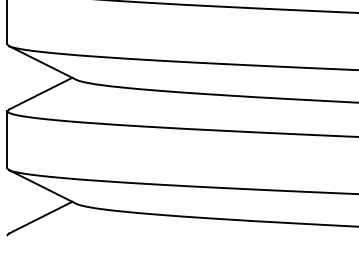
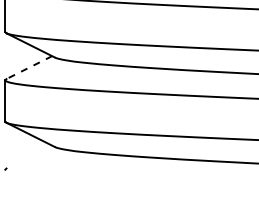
line: (40, 93) -> (29, 67), solid -> dashed
line: (40, 216) -> (29, 156), removed

